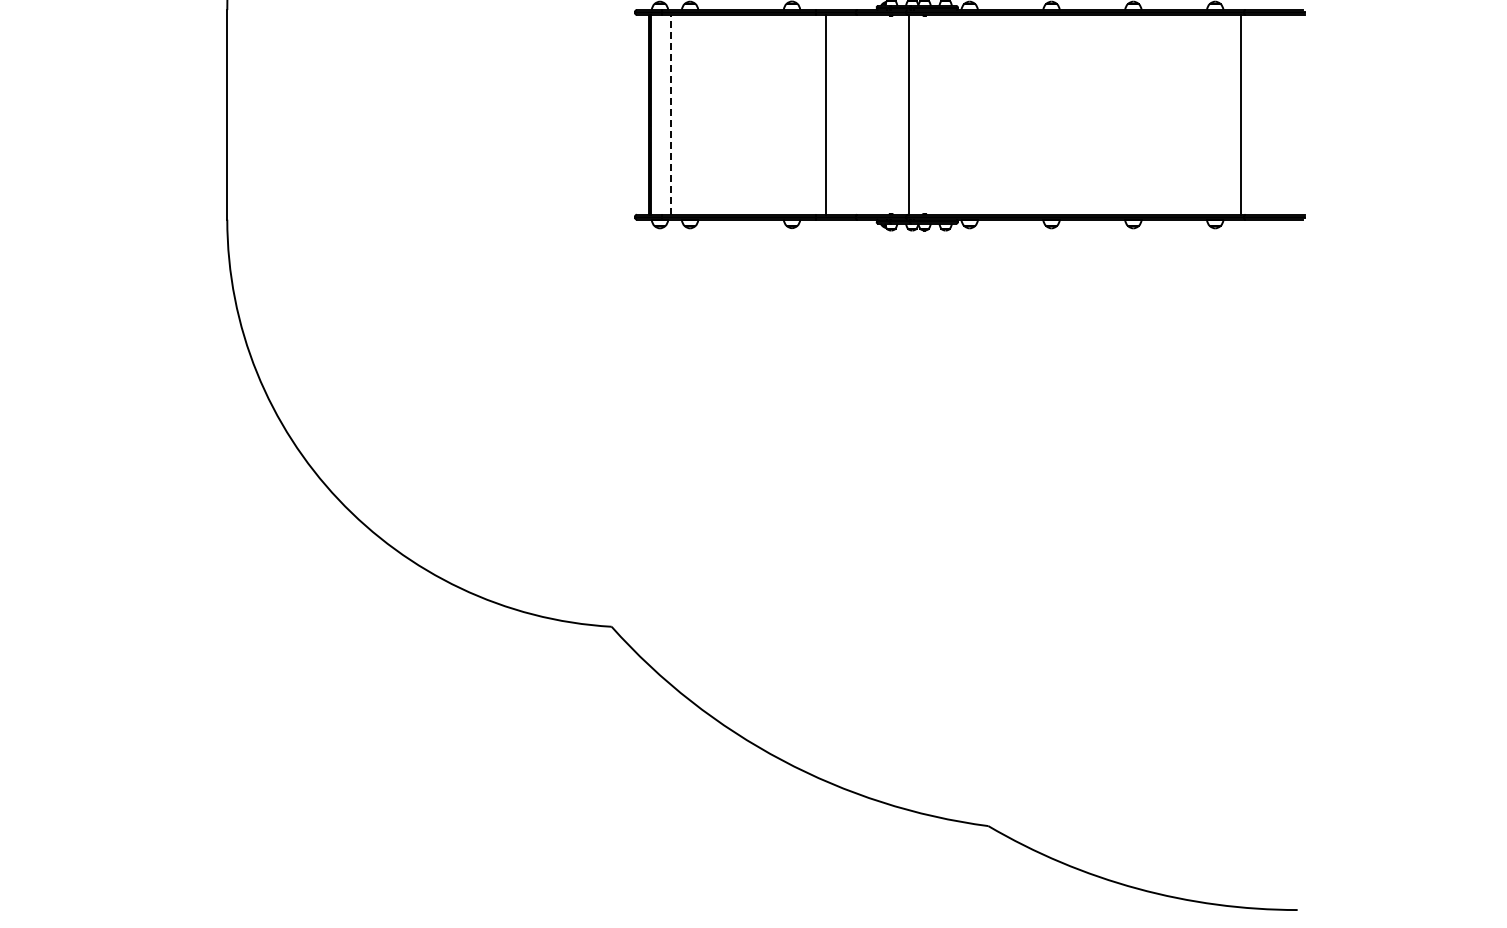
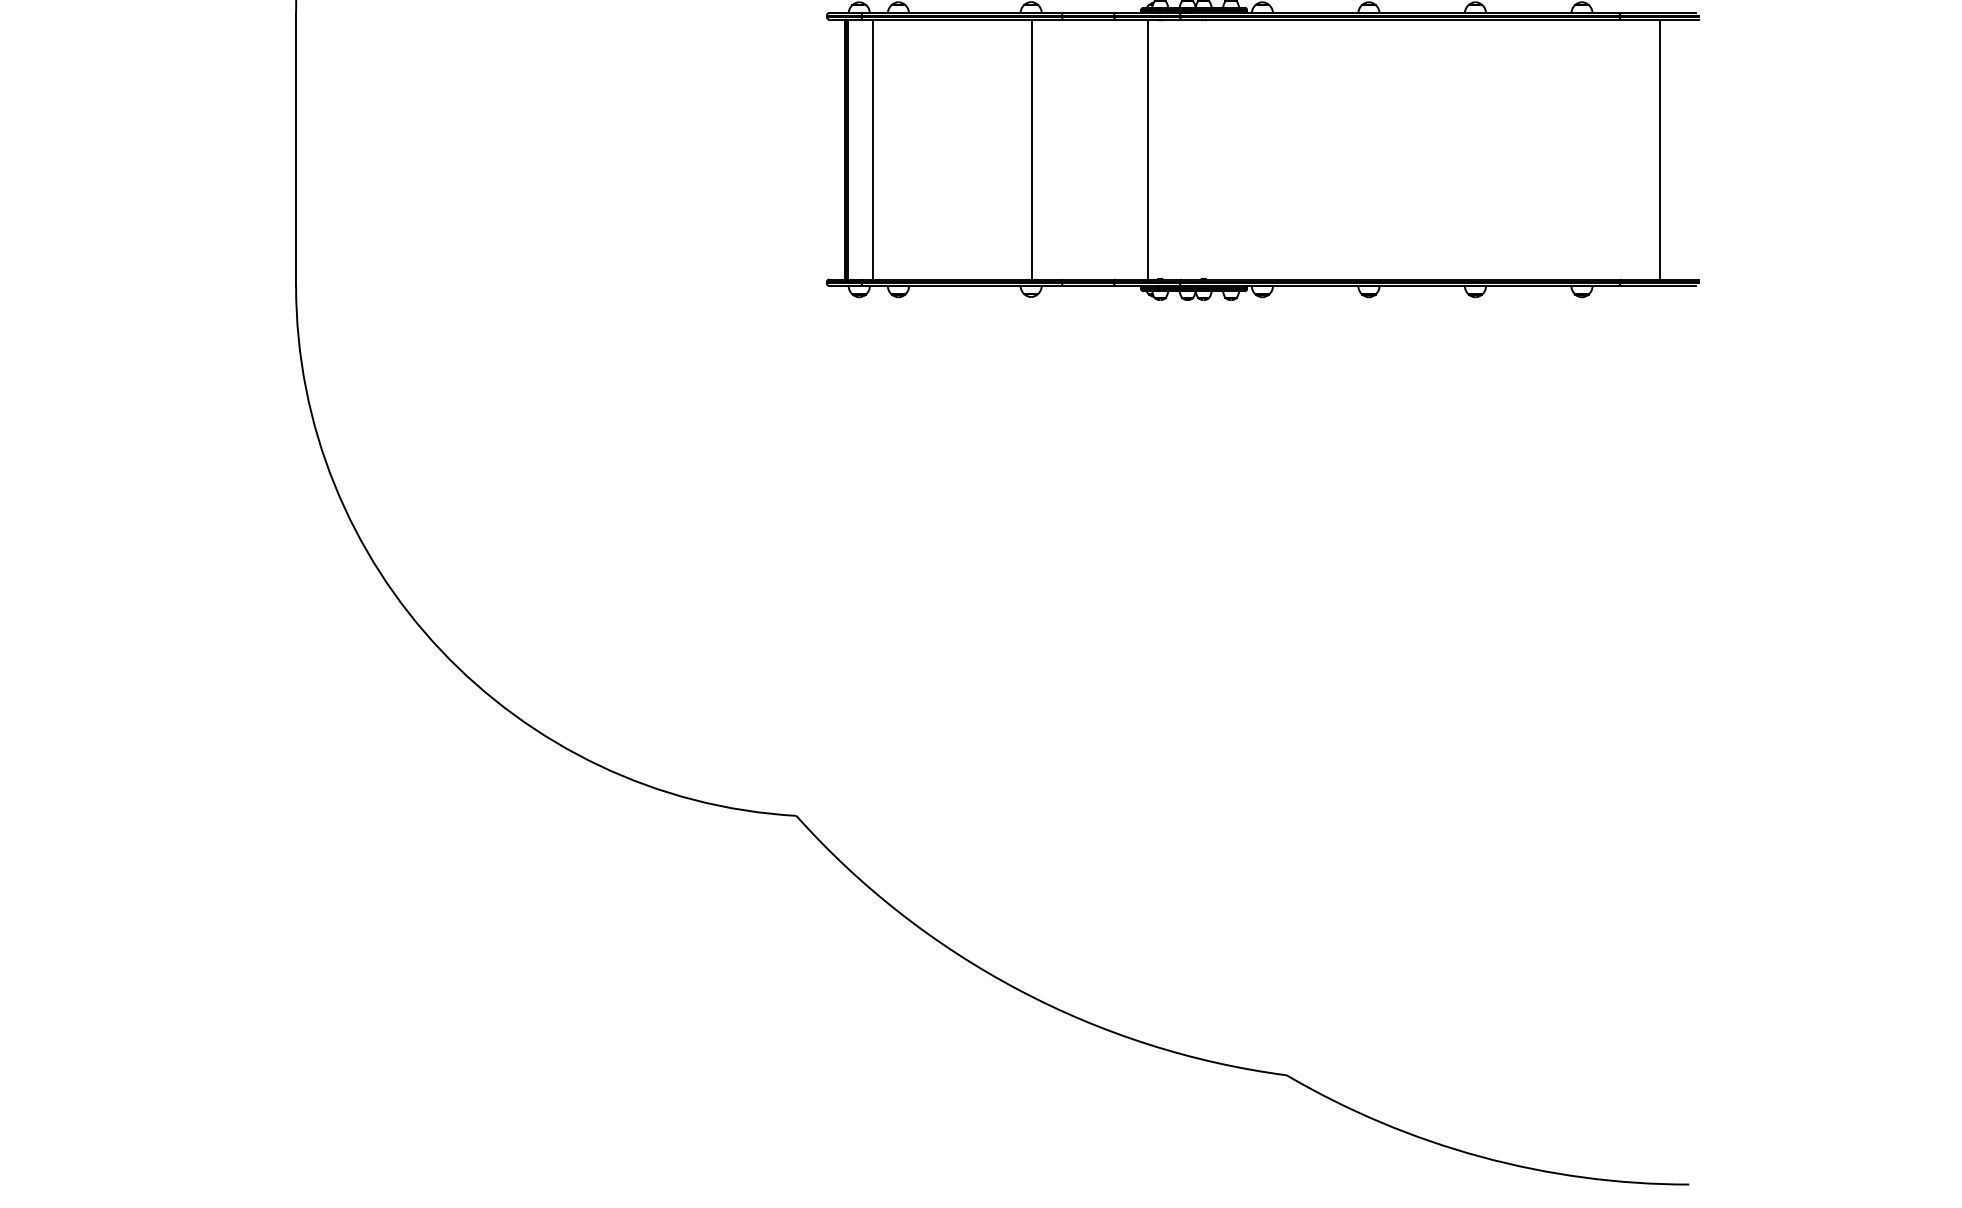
line: (670, 114) -> (872, 149), dashed -> solid
line: (825, 114) -> (1031, 149), moved
line: (909, 114) -> (1147, 149), moved
line: (1241, 114) -> (1660, 149), moved

